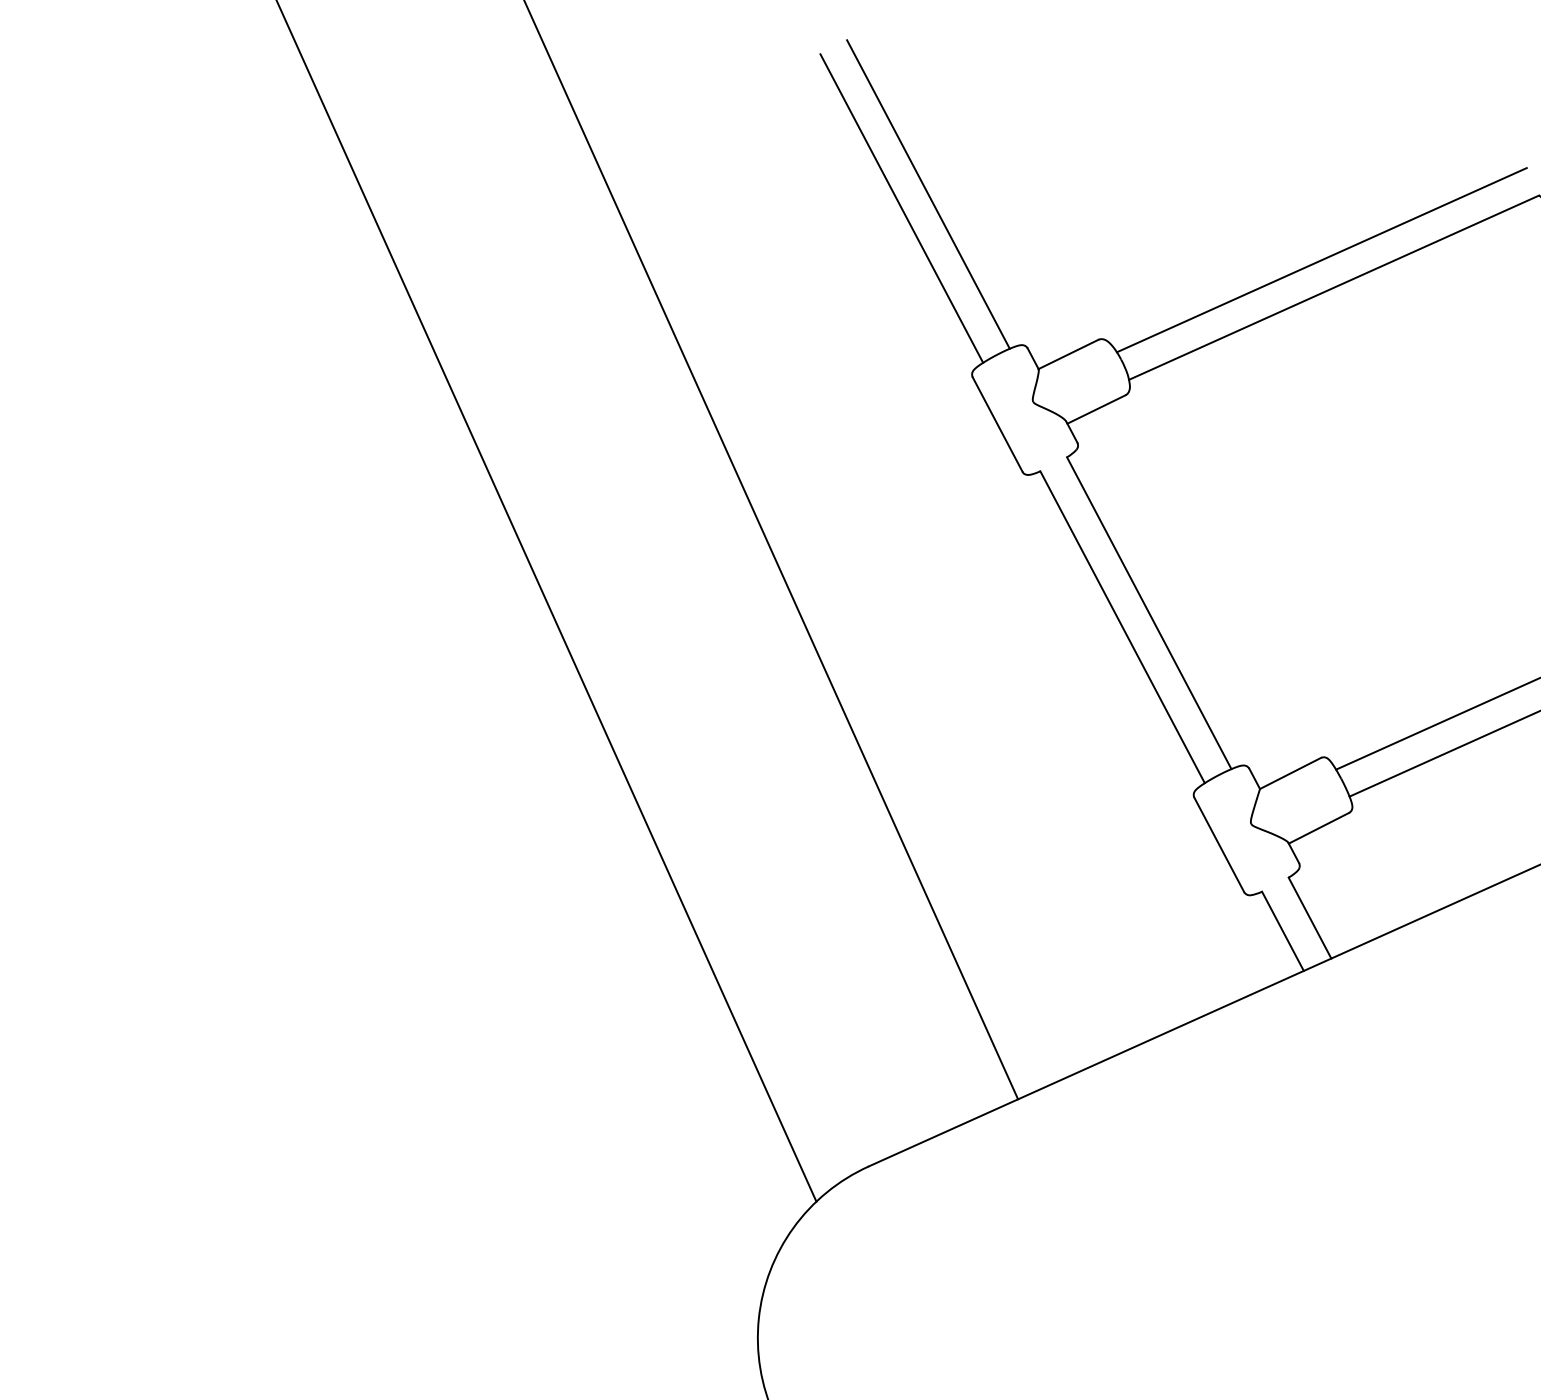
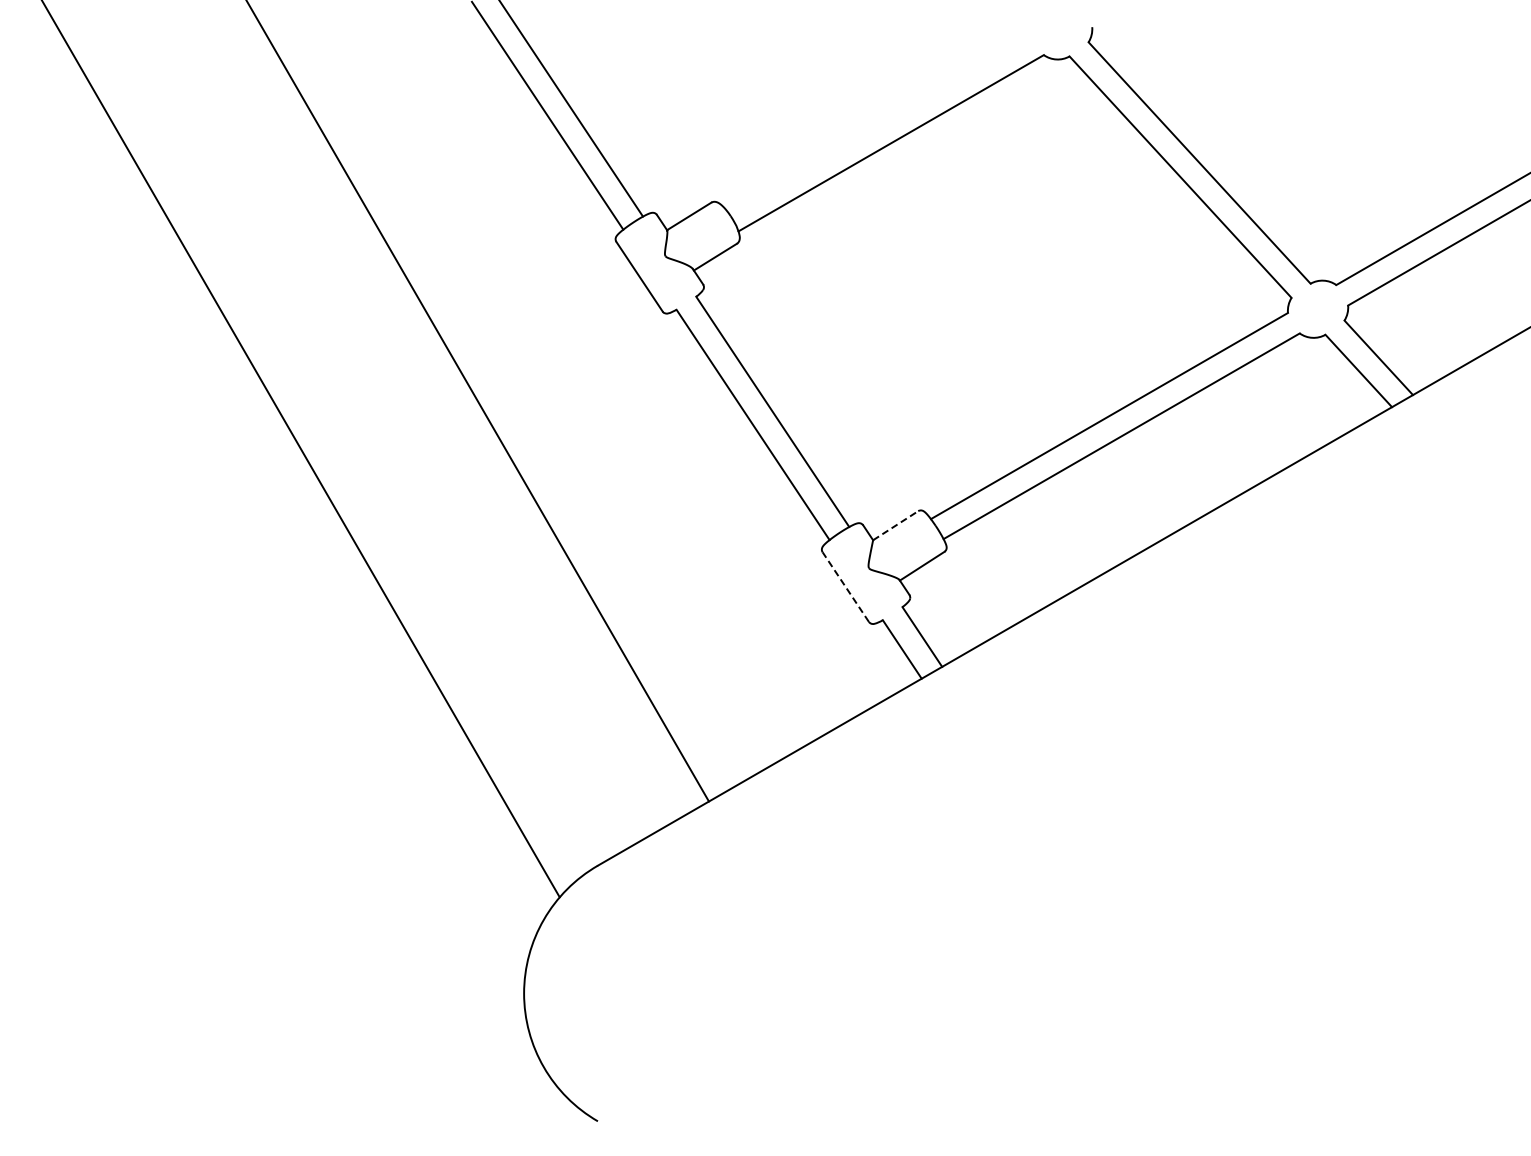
line: (1321, 259) -> (879, 122), removed
line: (1290, 773) -> (895, 525), solid -> dashed
line: (1218, 845) -> (845, 587), solid -> dashed

